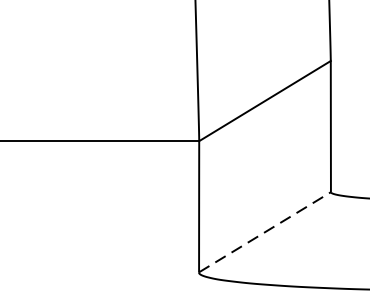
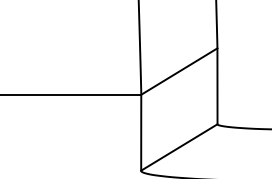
line: (265, 232) -> (179, 147), dashed -> solid

